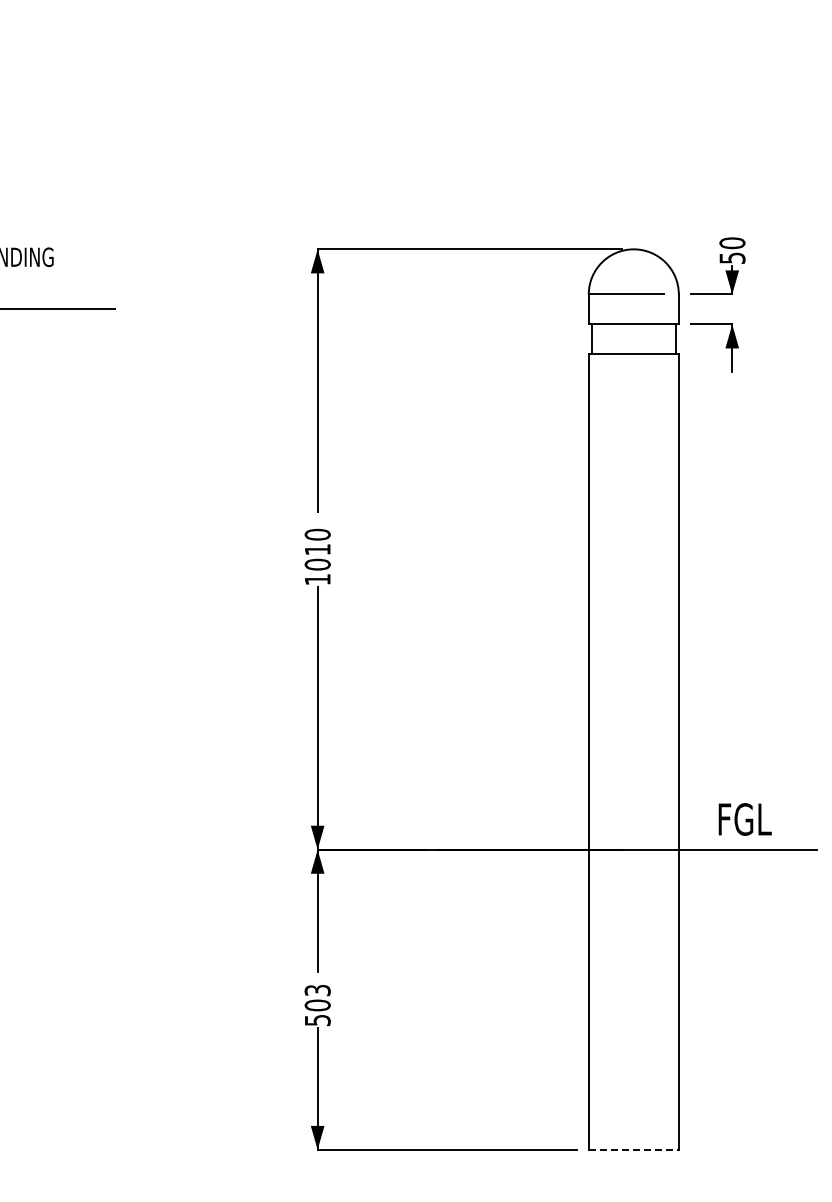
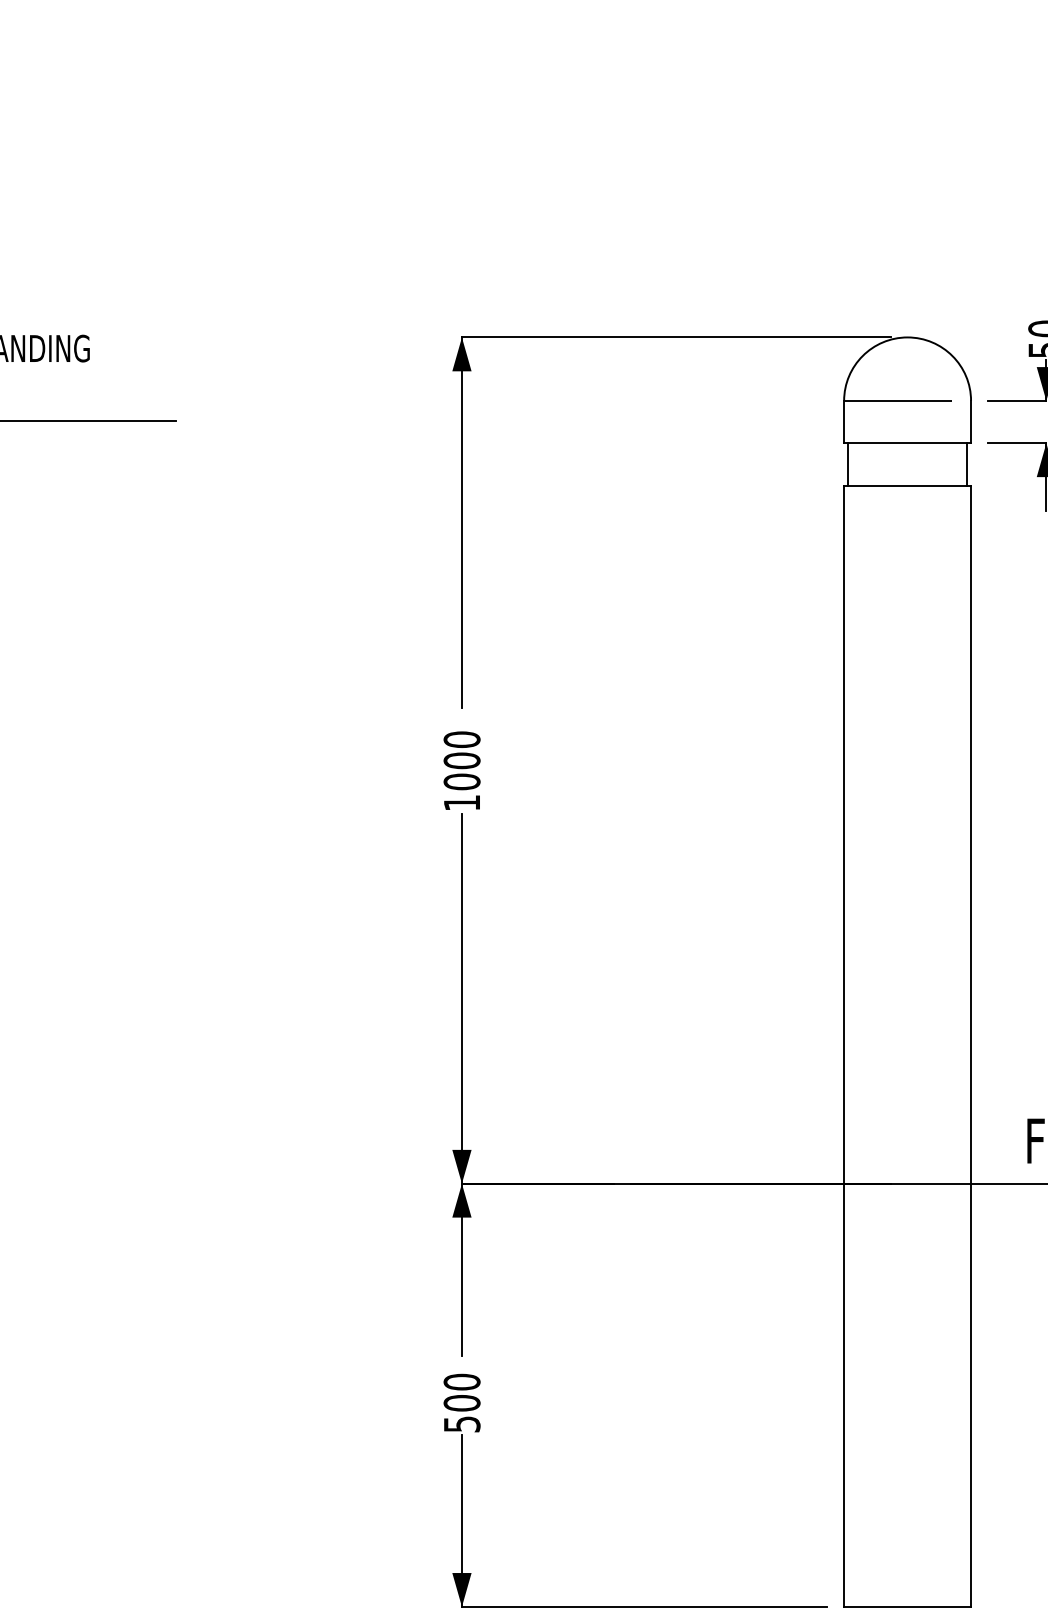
text: (317, 549) -> (461, 760), 1010 -> 1000
text: (317, 990) -> (461, 1382), 503 -> 500
line: (634, 1149) -> (908, 1606), dashed -> solid

